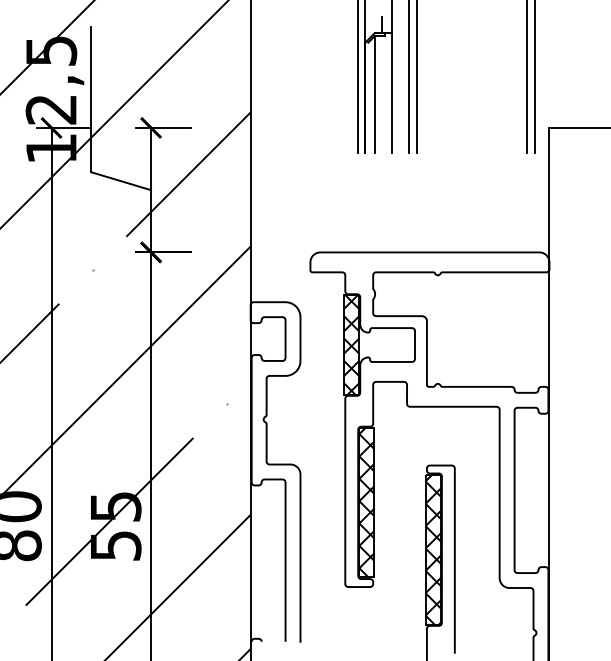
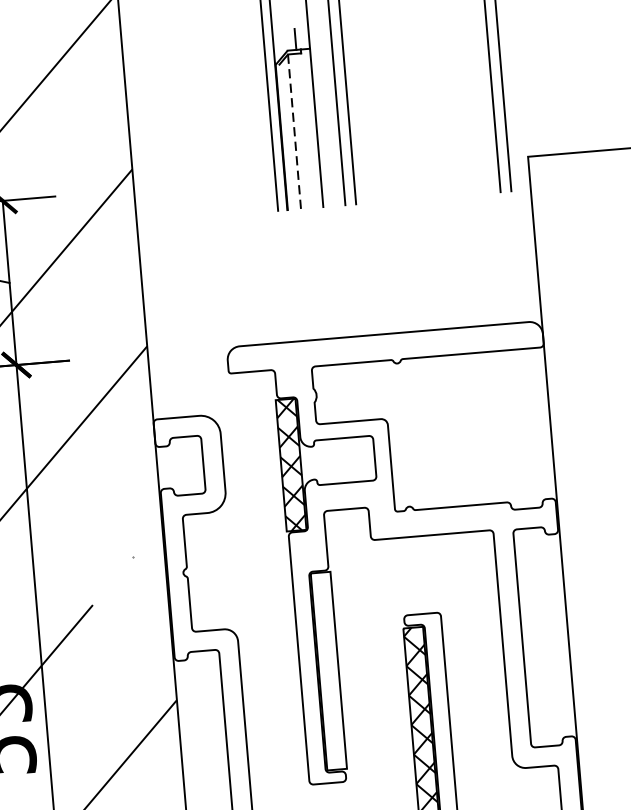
line: (375, 94) -> (294, 131), solid -> dashed
hatch: (366, 502) -> (328, 671), removed

